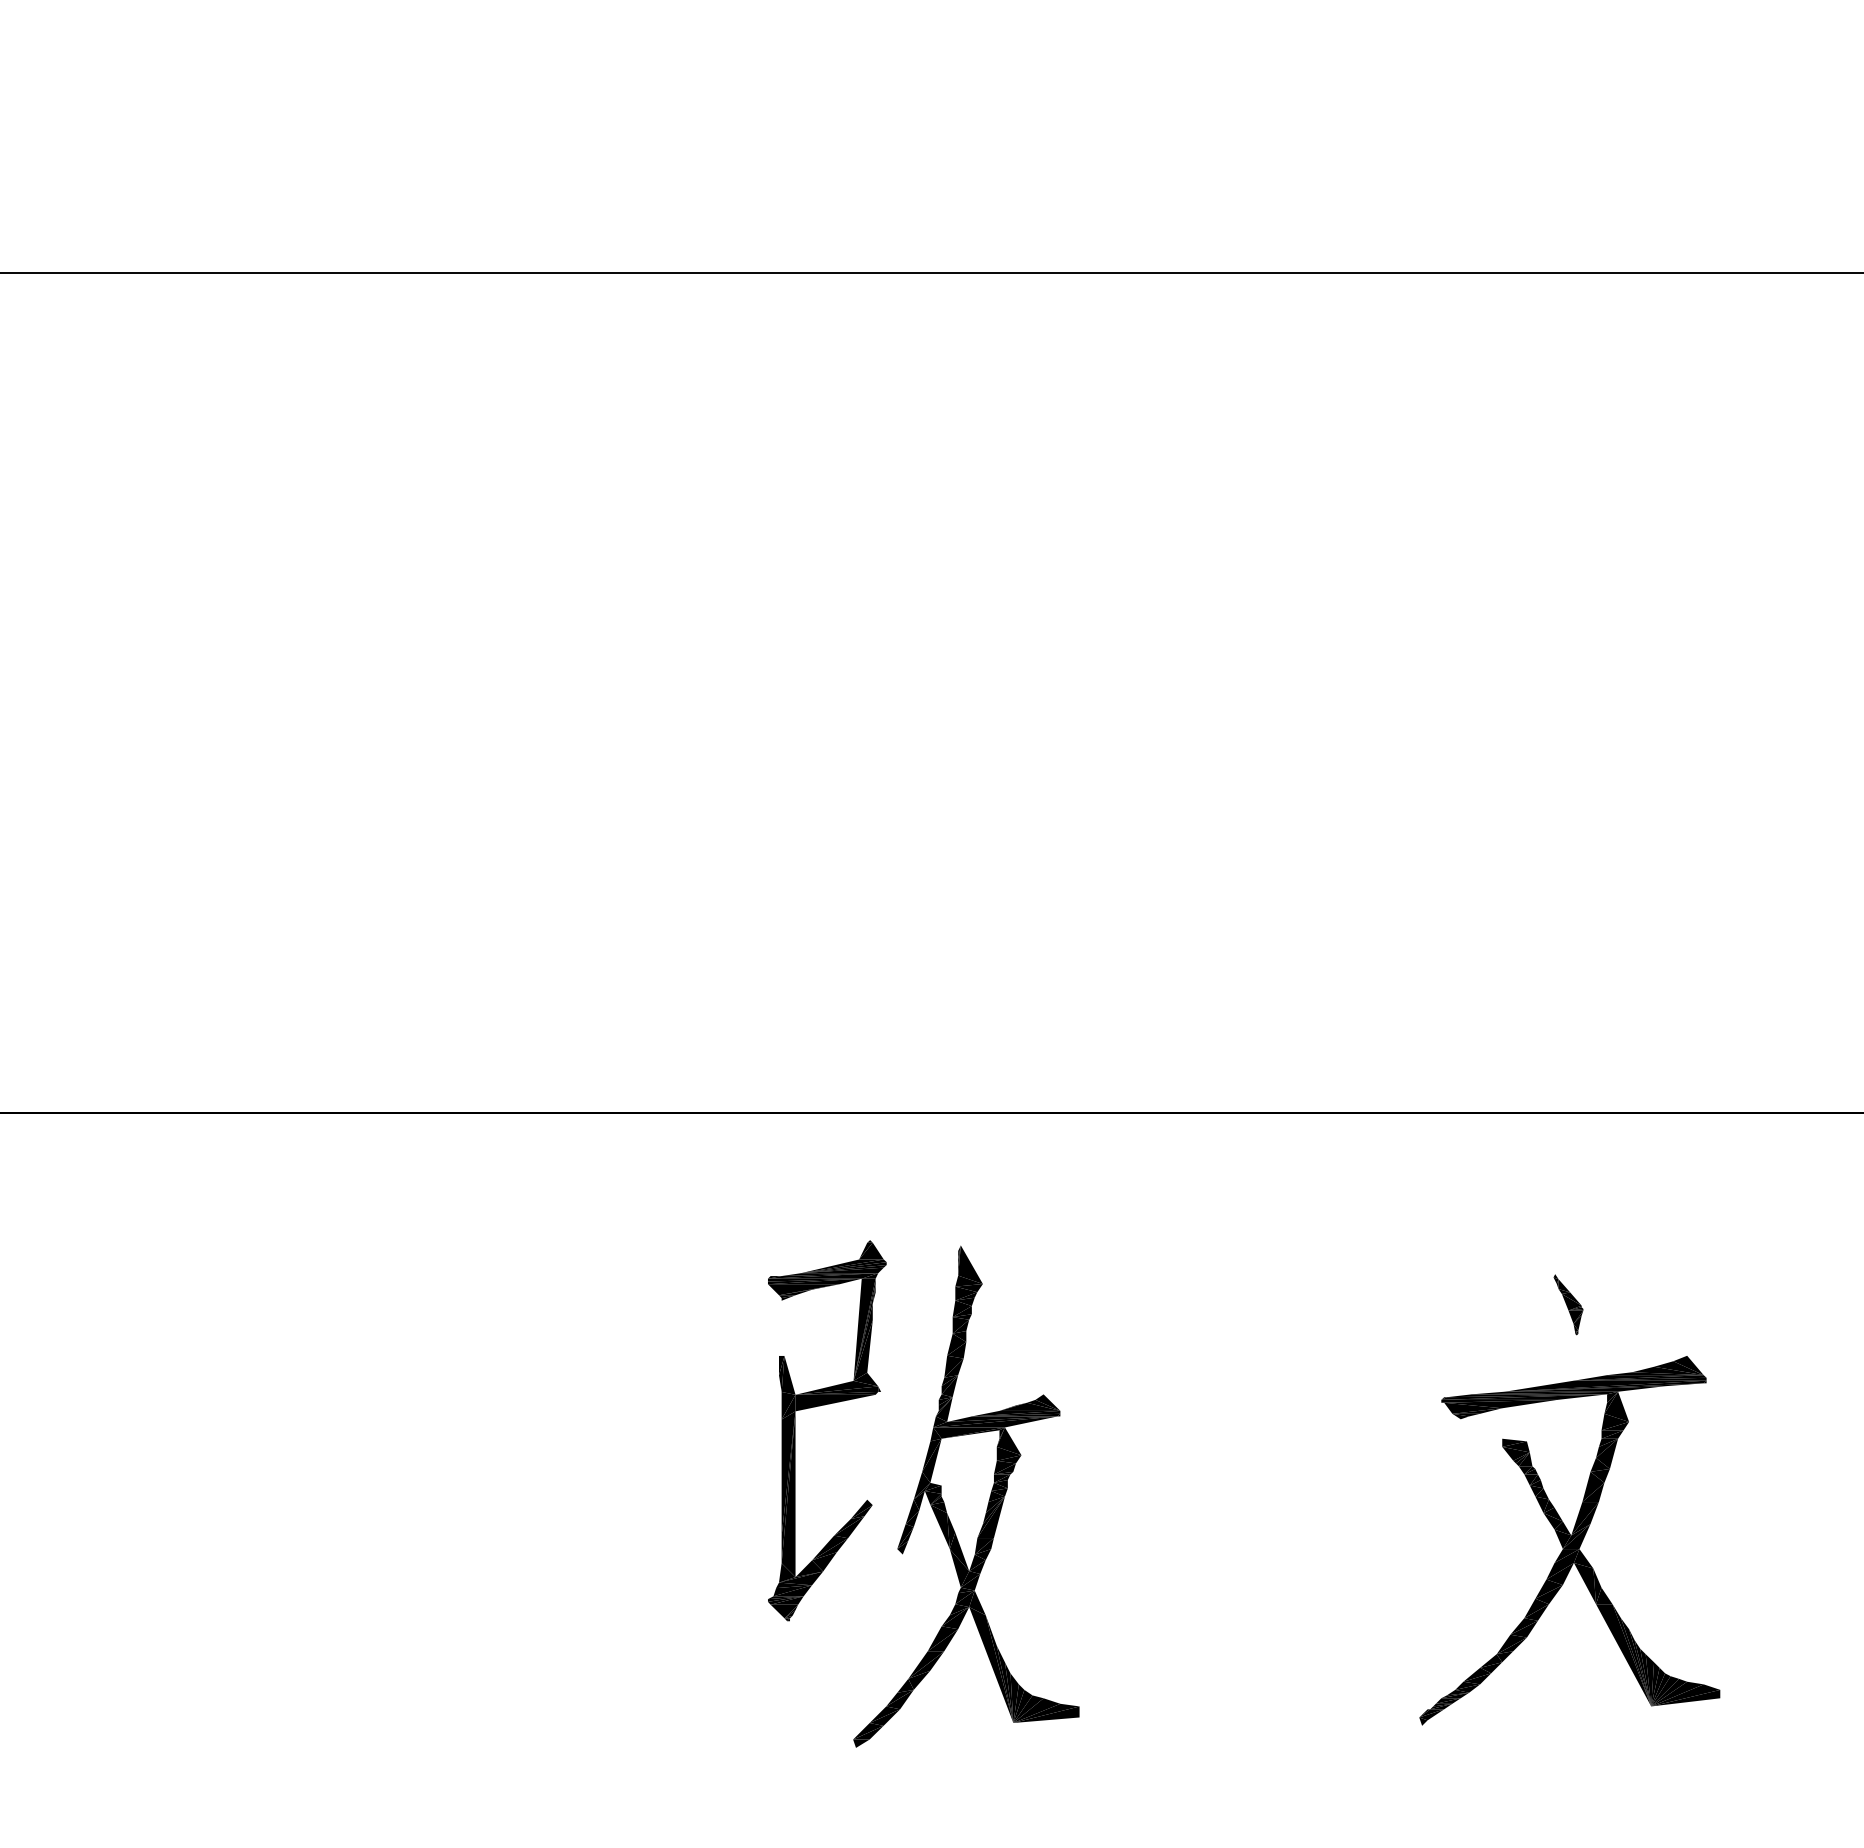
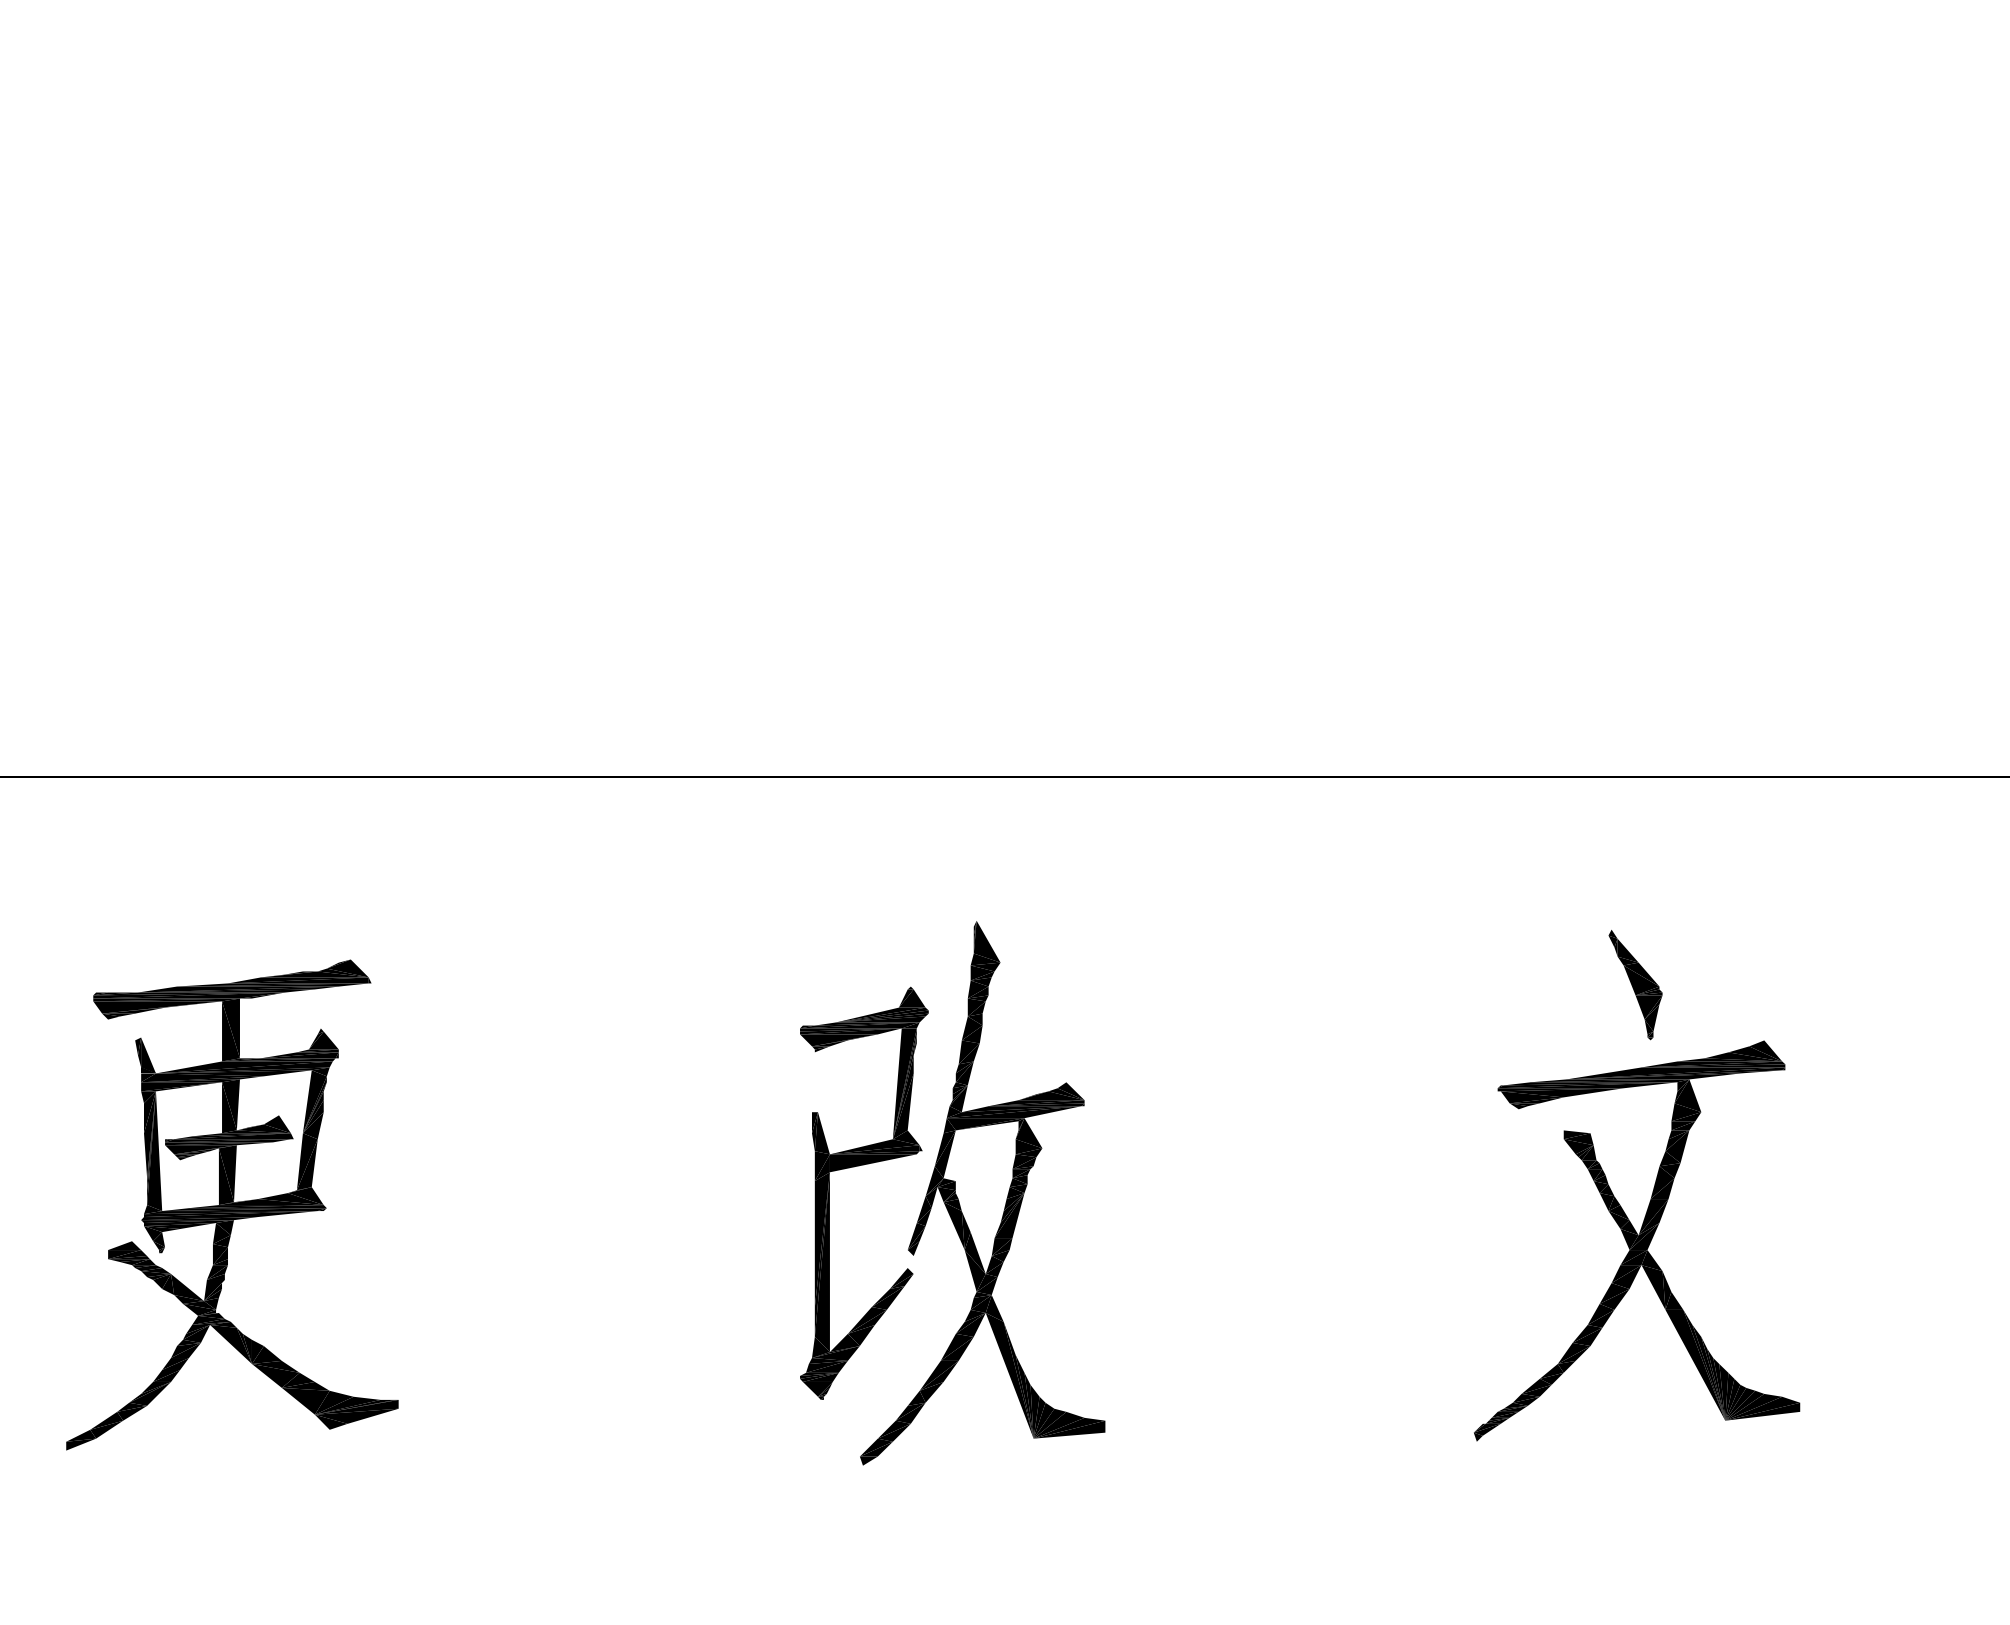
part: (1568, 1304) -> (1635, 984), size x1.67
part: (820, 1406) -> (857, 1167), moved
part: (274, 1507) -> (232, 1204), added

